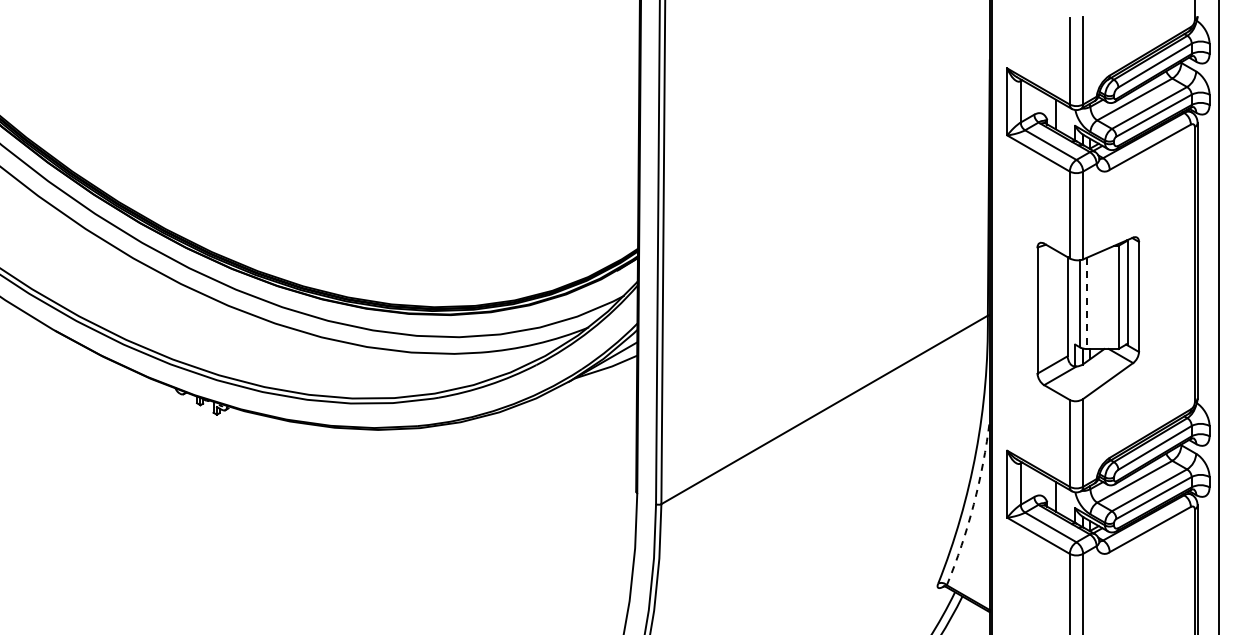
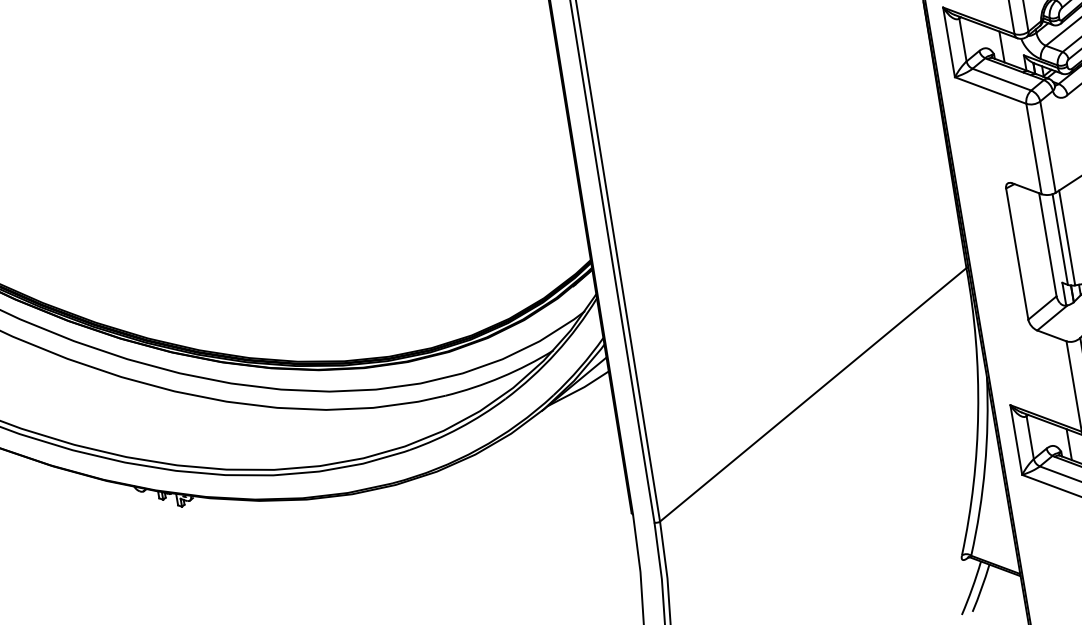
line: (1086, 303) -> (1066, 238), dashed -> solid
arc: (973, 504) -> (984, 467), dashed -> solid

